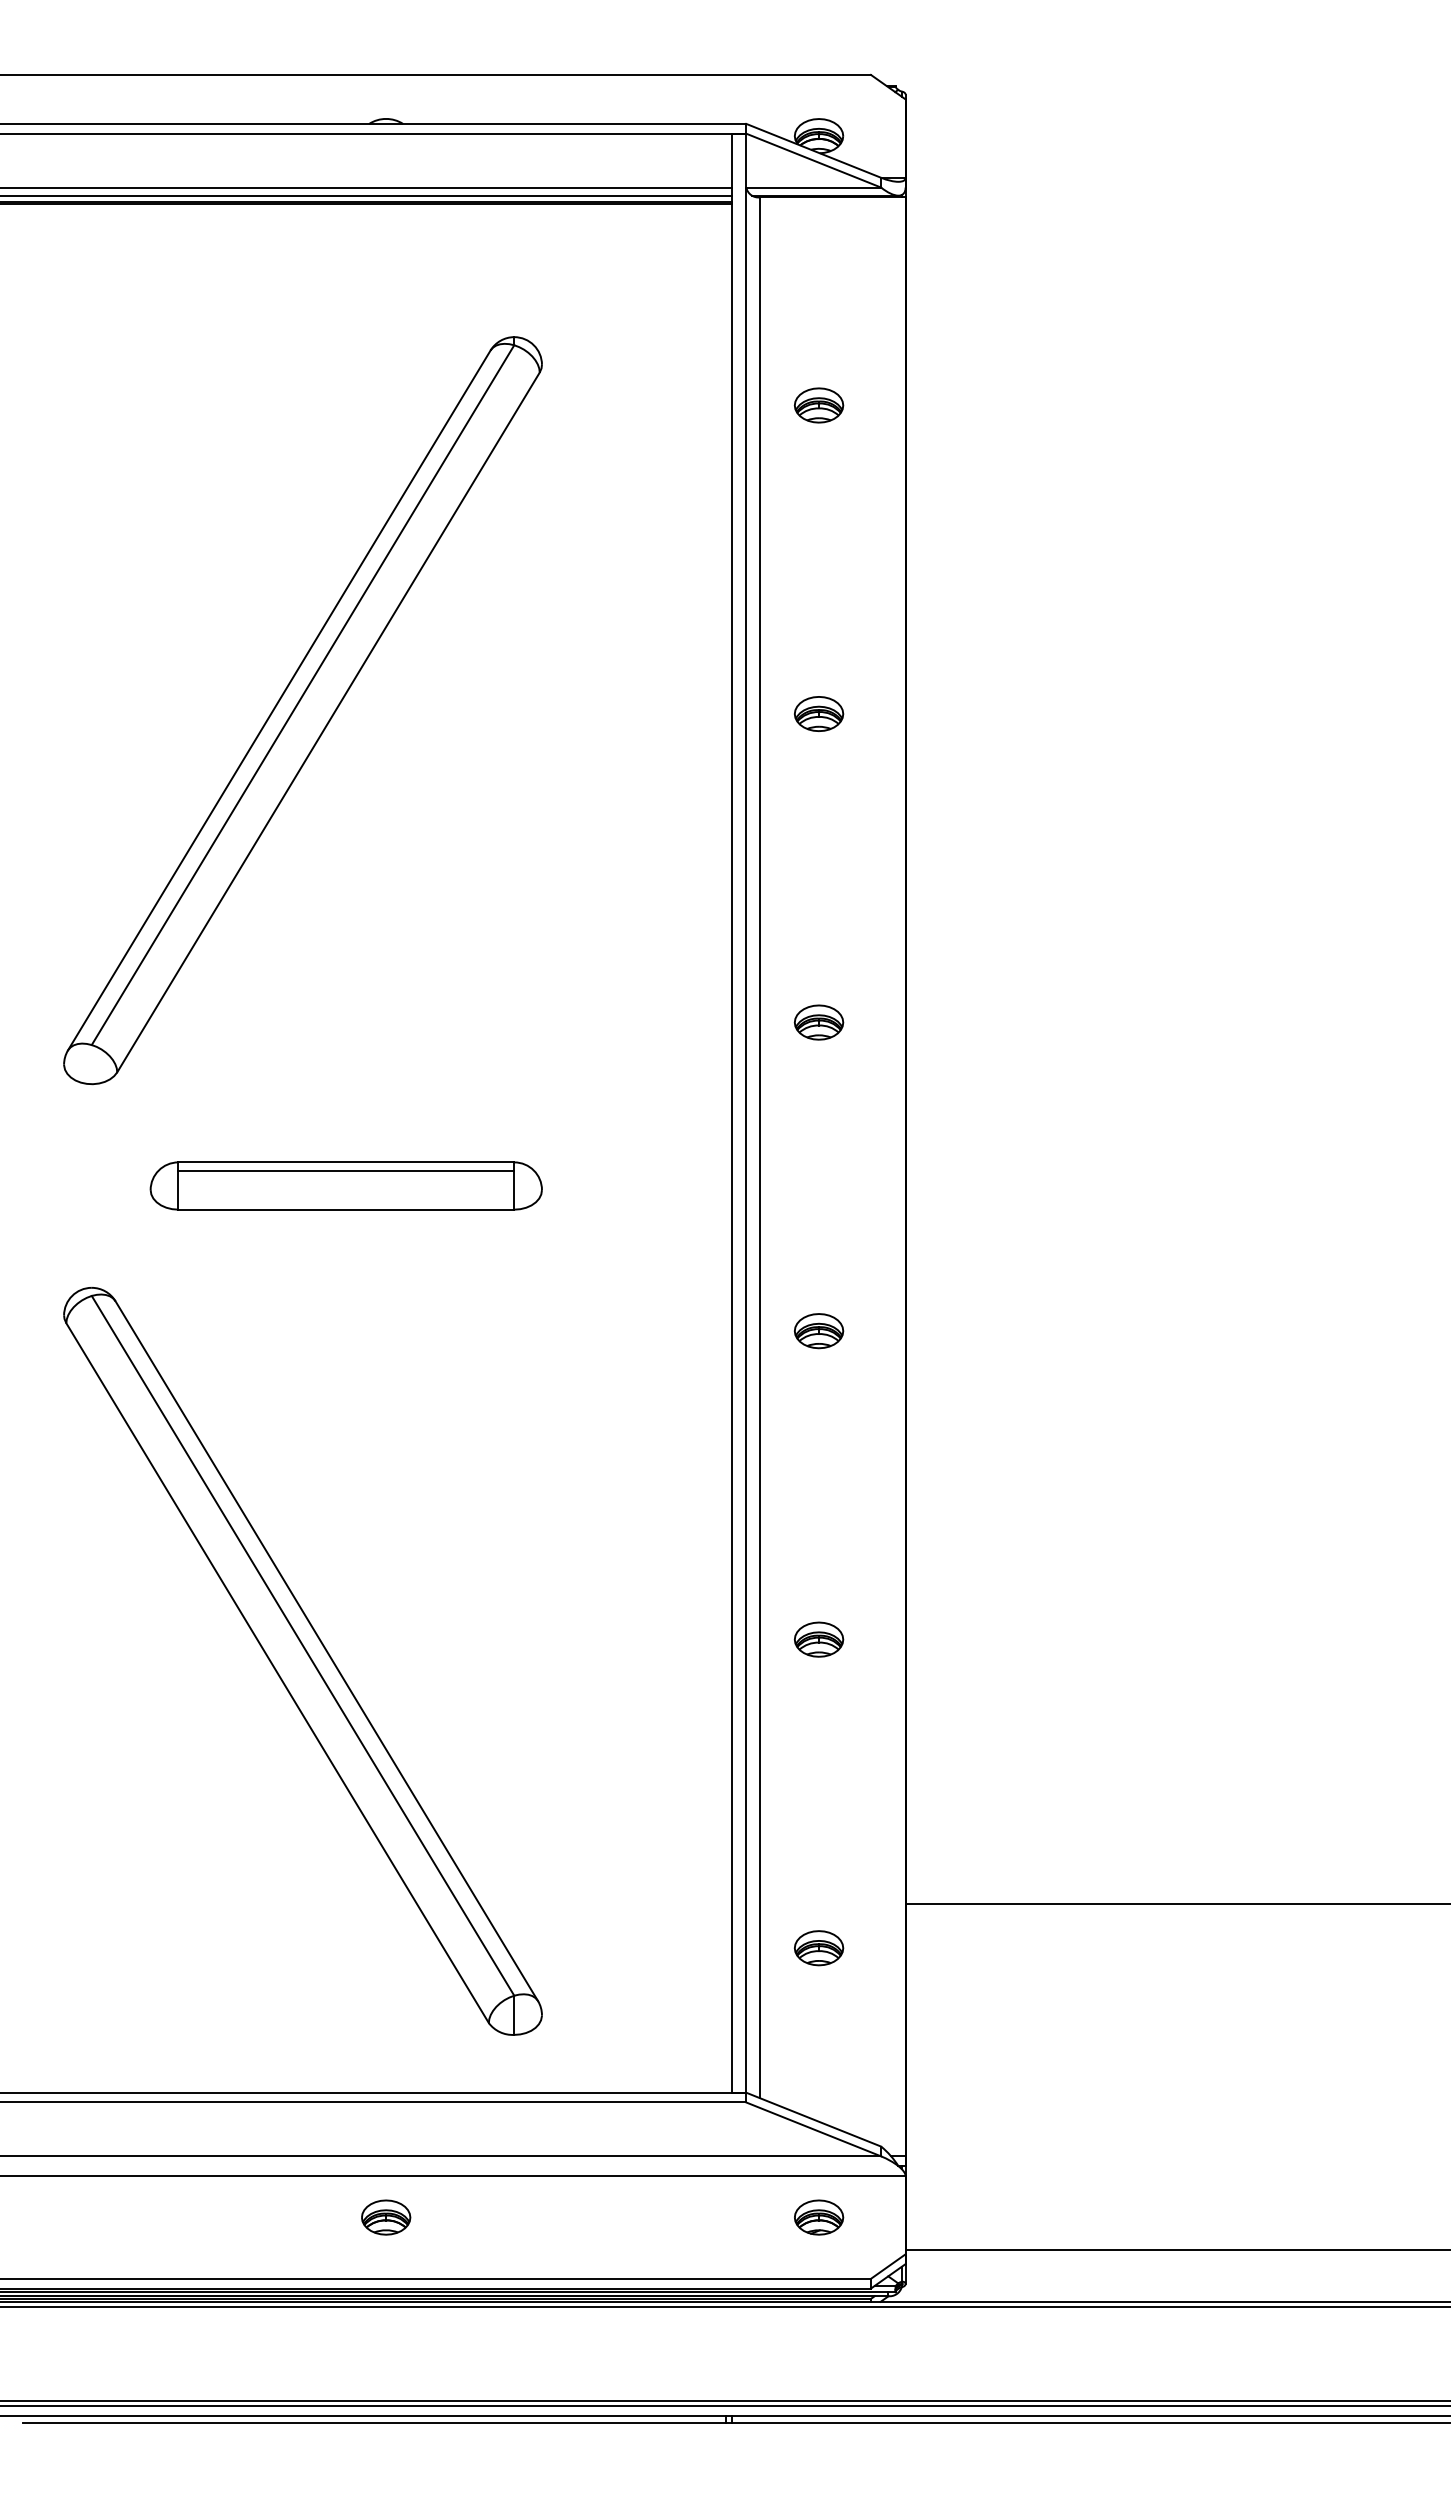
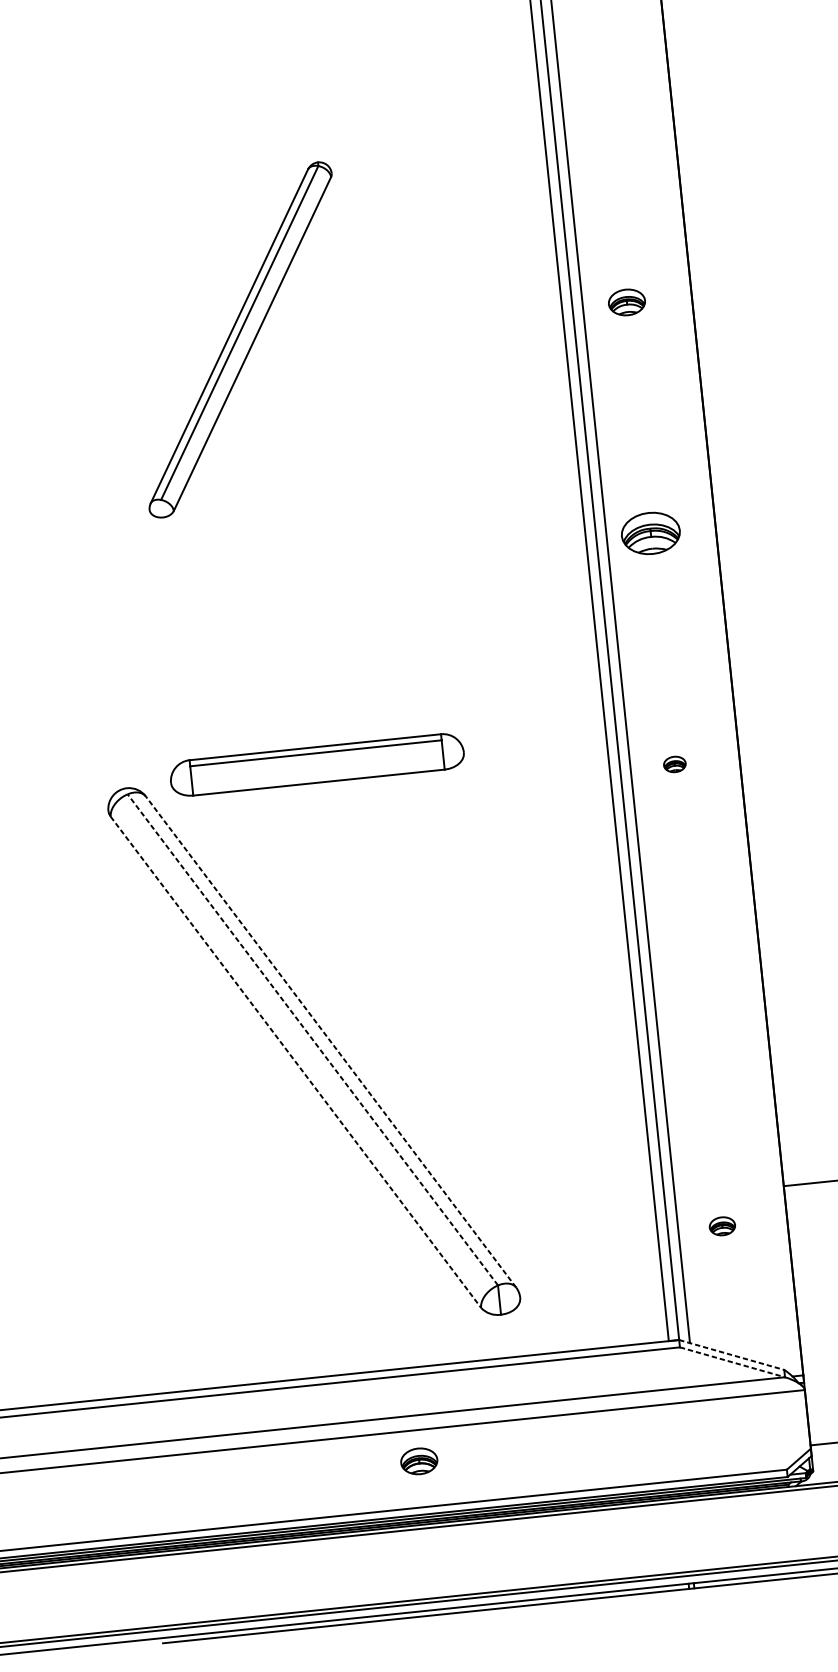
part: (818, 405) -> (602, 71), removed
part: (302, 710) -> (240, 339), size x0.6
part: (818, 1022) -> (650, 533), size x1.6
part: (345, 1185) -> (316, 764), moved
part: (819, 1331) -> (675, 764), size x0.6
part: (818, 1639) -> (698, 995), removed
line: (303, 1645) -> (313, 1039), solid -> dashed
line: (326, 1651) -> (330, 1042), solid -> dashed
line: (277, 1673) -> (295, 1062), solid -> dashed
part: (818, 1948) -> (722, 1226), size x0.7
line: (813, 2119) -> (731, 1354), solid -> dashed
line: (813, 2129) -> (732, 1362), solid -> dashed
part: (819, 2217) -> (743, 1427), removed

